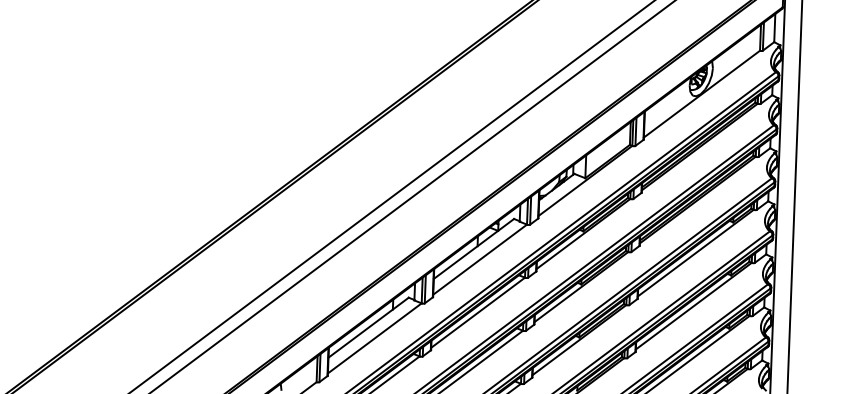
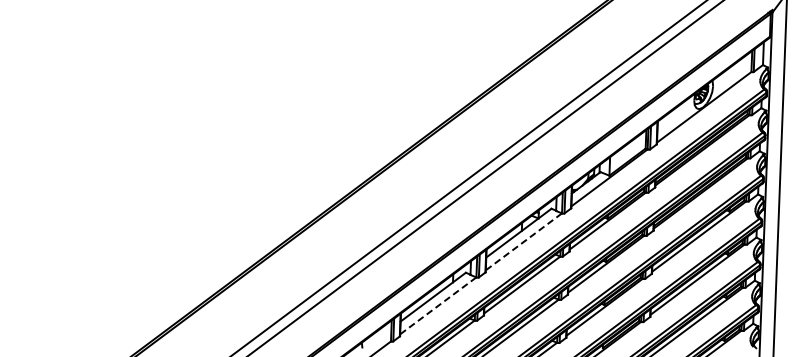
line: (479, 259) -> (523, 241), solid -> dashed
line: (375, 337) -> (438, 305), solid -> dashed

